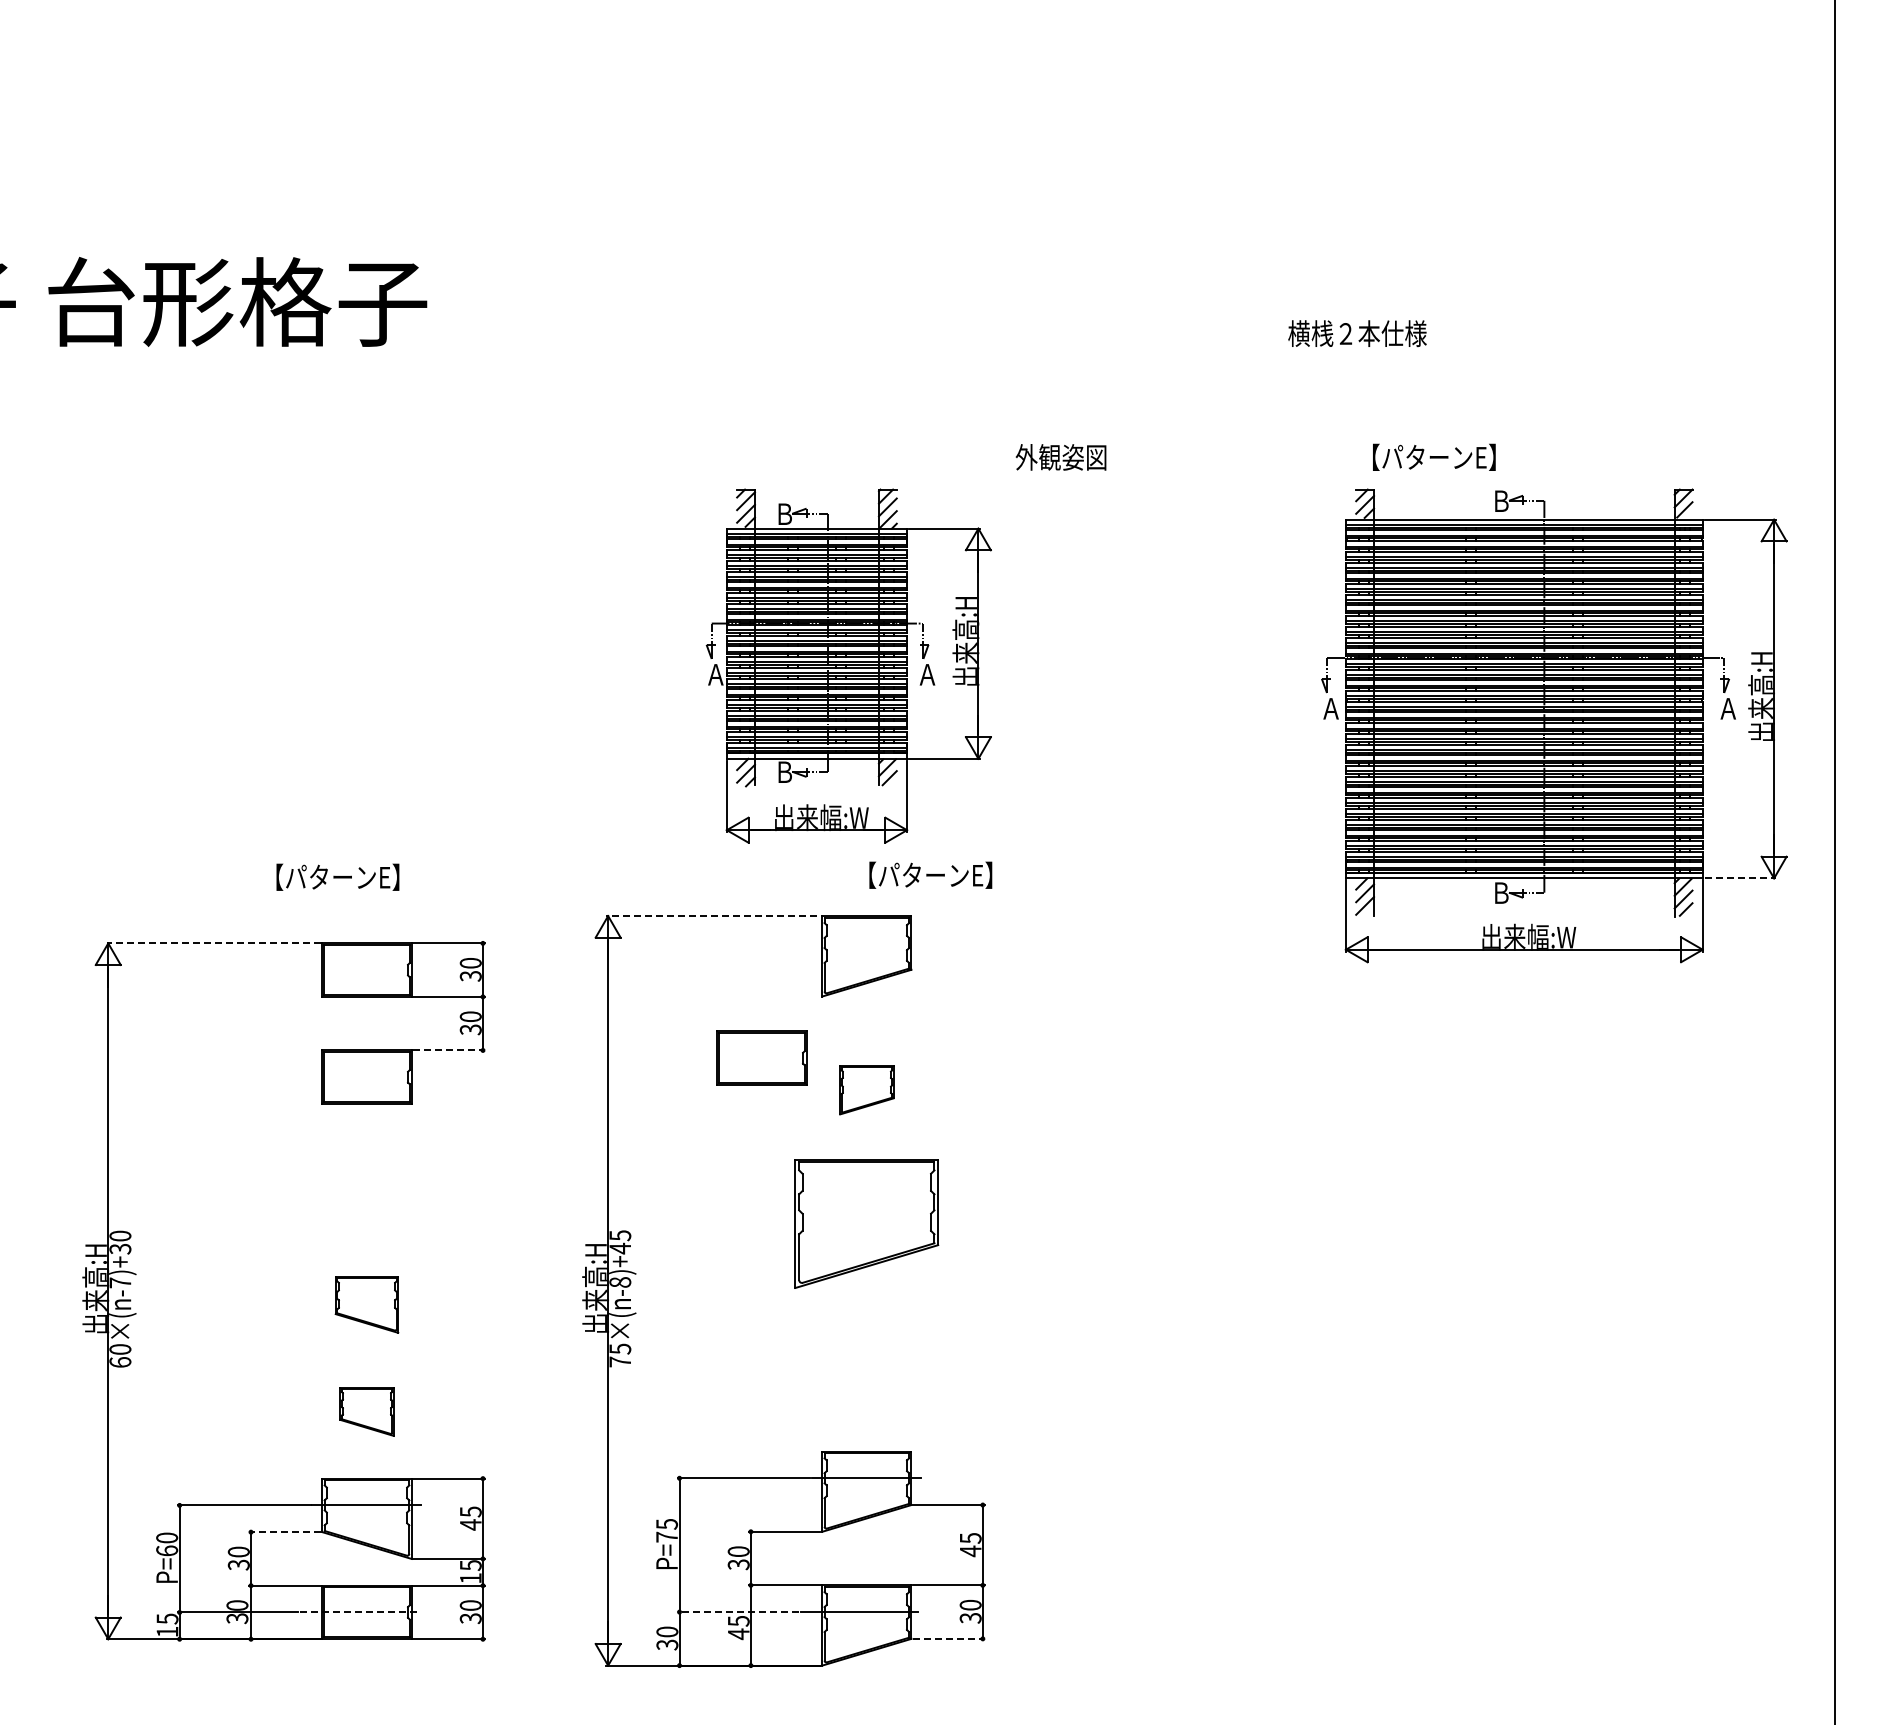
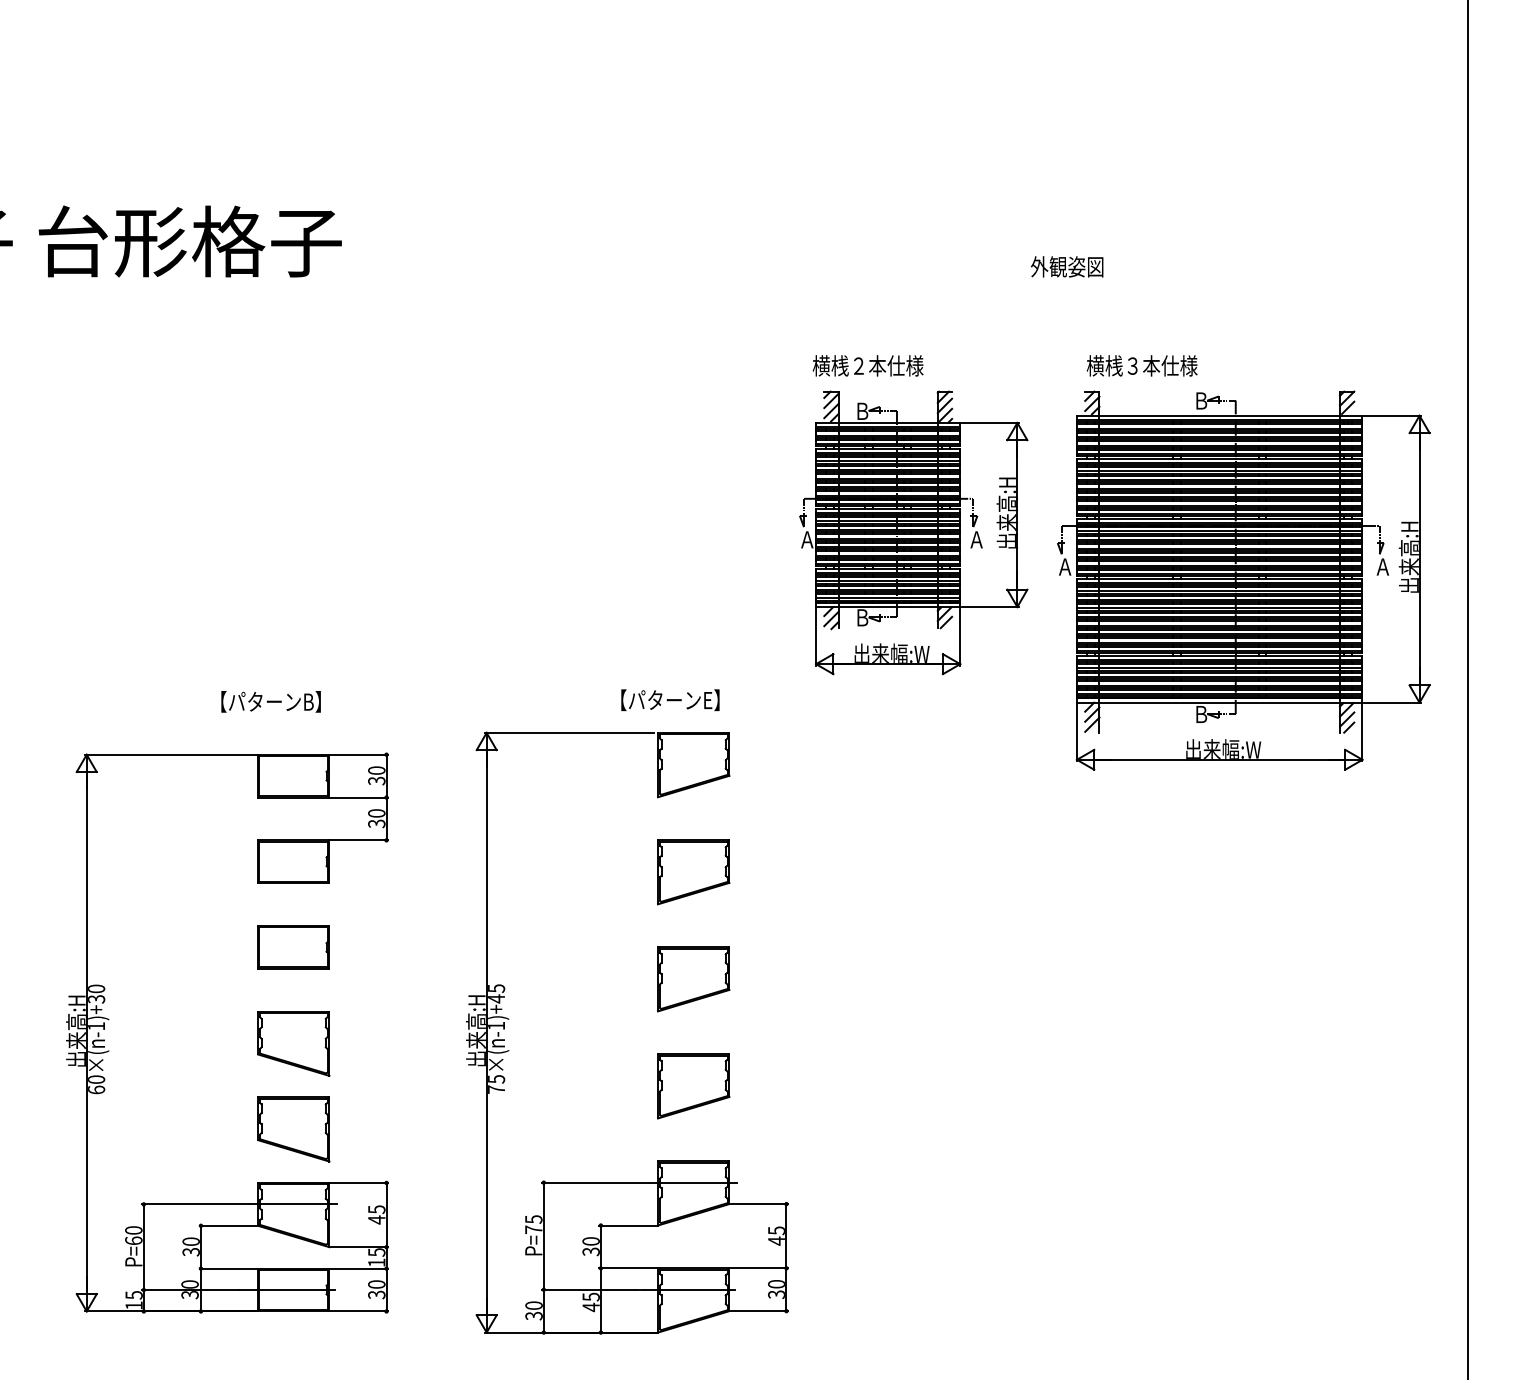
text: (1357, 333) -> (1086, 266), 横桟２本仕様 -> 外観姿図
text: (1427, 456) -> (1142, 365), 【パターンE】 -> 横桟３本仕様
text: (1084, 457) -> (867, 365), 外観姿図 -> 横桟２本仕様
part: (848, 665) -> (913, 532), moved
text: (930, 874) -> (670, 699), moved
text: (391, 876) -> (313, 701), 【パターンE】 -> 【パターンB】
line: (1740, 878) -> (1392, 702), dashed -> solid
line: (711, 916) -> (569, 733), dashed -> solid
line: (213, 943) -> (170, 754), dashed -> solid
line: (448, 1050) -> (358, 840), dashed -> solid
part: (761, 1057) -> (293, 946), moved
part: (866, 1090) -> (693, 872), size x1.67
part: (866, 1224) -> (693, 979), size x0.62
text: (120, 1282) -> (96, 1026), 60×(n-7)+30 -> 60×(n-1)+30
text: (620, 1282) -> (496, 1026), 75×(n-8)+45 -> 75×(n-1)+45
part: (366, 1304) -> (293, 1043), size x1.43
part: (866, 1357) -> (693, 1086), added
part: (366, 1411) -> (293, 1129), size x1.67
line: (284, 1532) -> (227, 1226), dashed -> solid
line: (359, 1612) -> (287, 1290), dashed -> solid
line: (738, 1612) -> (590, 1290), dashed -> solid
line: (948, 1638) -> (759, 1310), dashed -> solid

